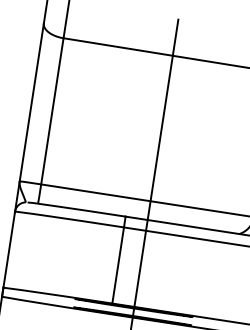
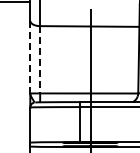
line: (32, 100) -> (30, 56), solid -> dashed
line: (53, 110) -> (40, 59), solid -> dashed

